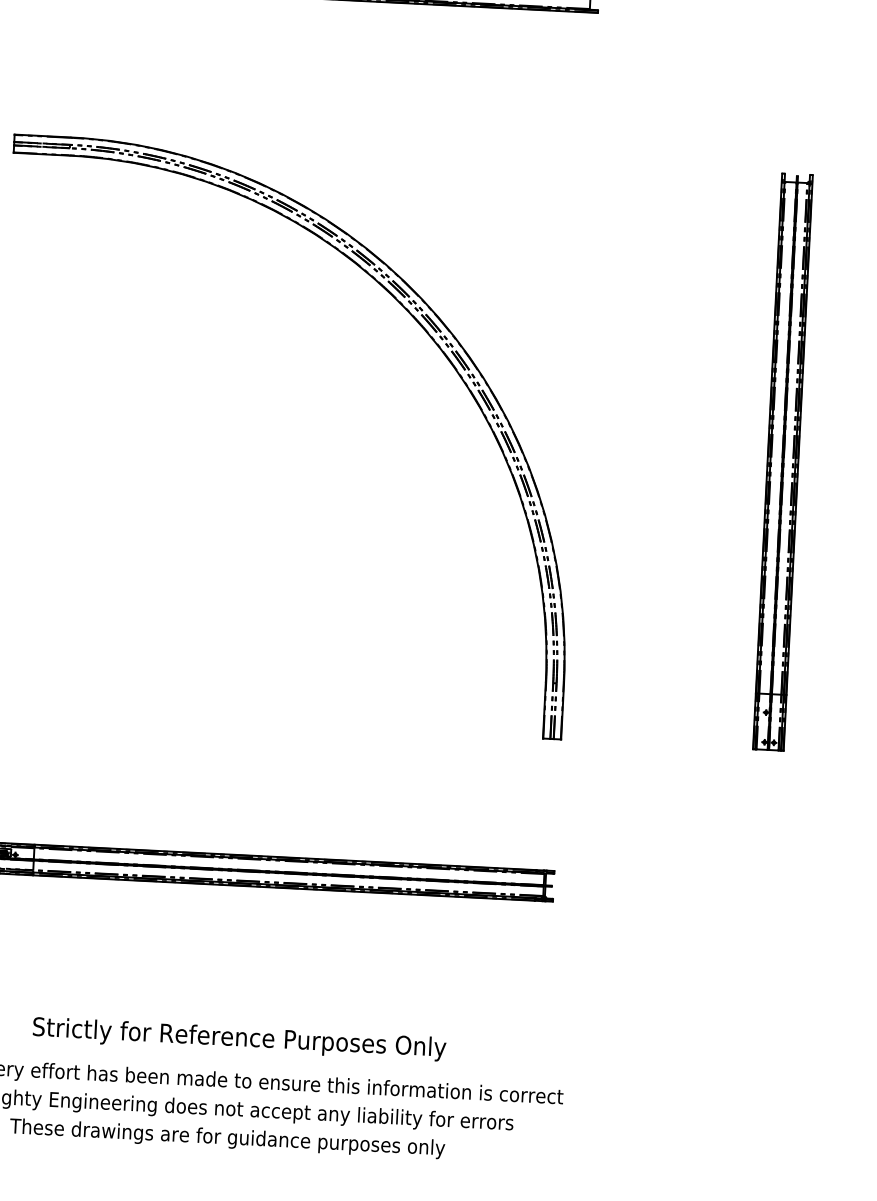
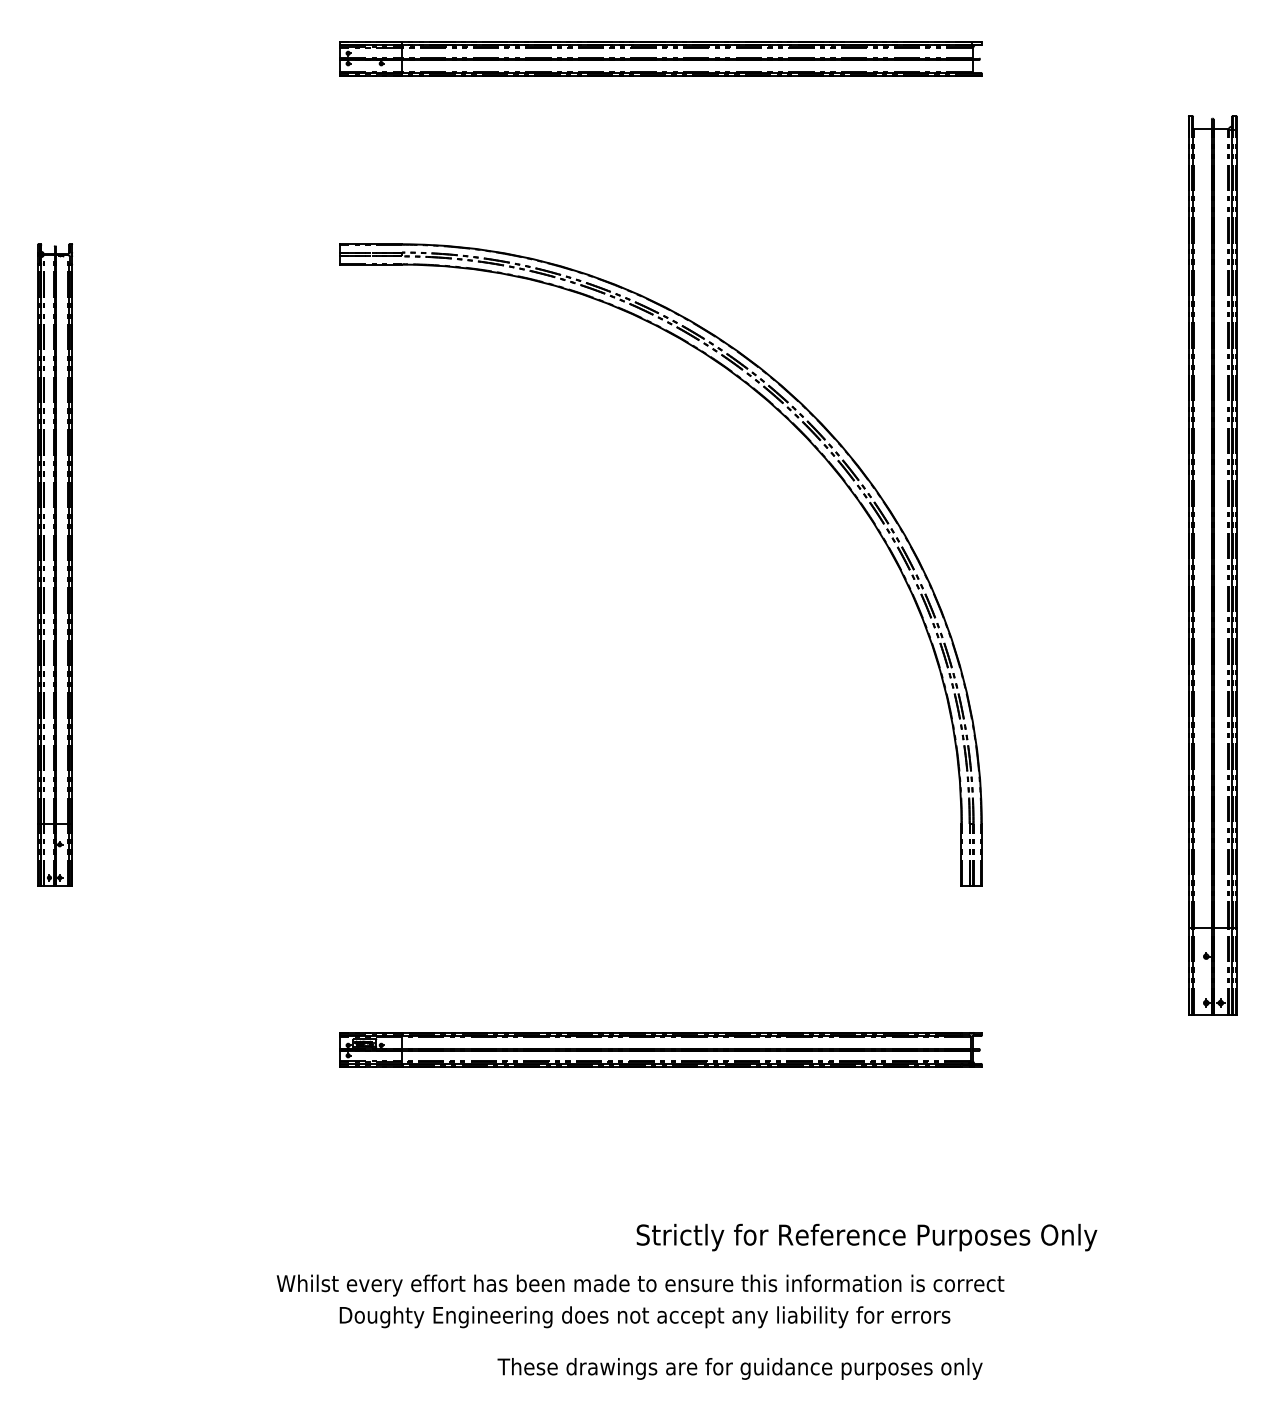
part: (782, 461) -> (1212, 564), size x1.4
text: (239, 1039) -> (866, 1237), moved
text: (226, 1138) -> (739, 1368), moved

